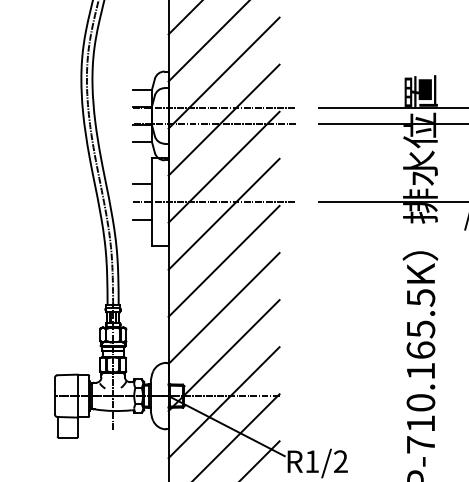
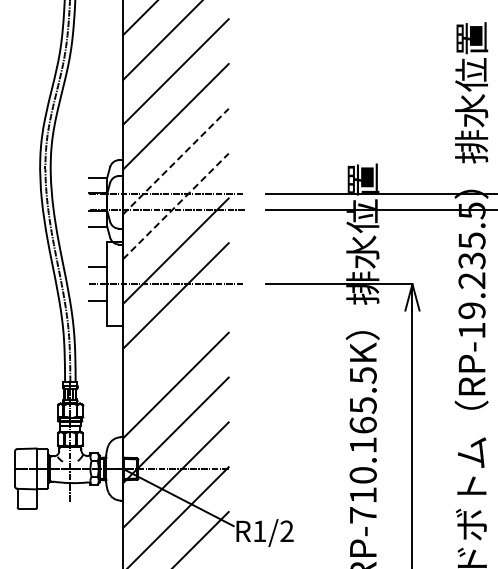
line: (223, 73) -> (175, 161), solid -> dashed
line: (223, 120) -> (175, 206), solid -> dashed
line: (223, 261) -> (175, 340), removed

